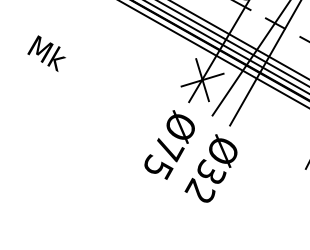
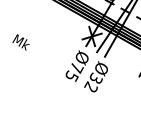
text: (45, 53) -> (20, 42), moved

